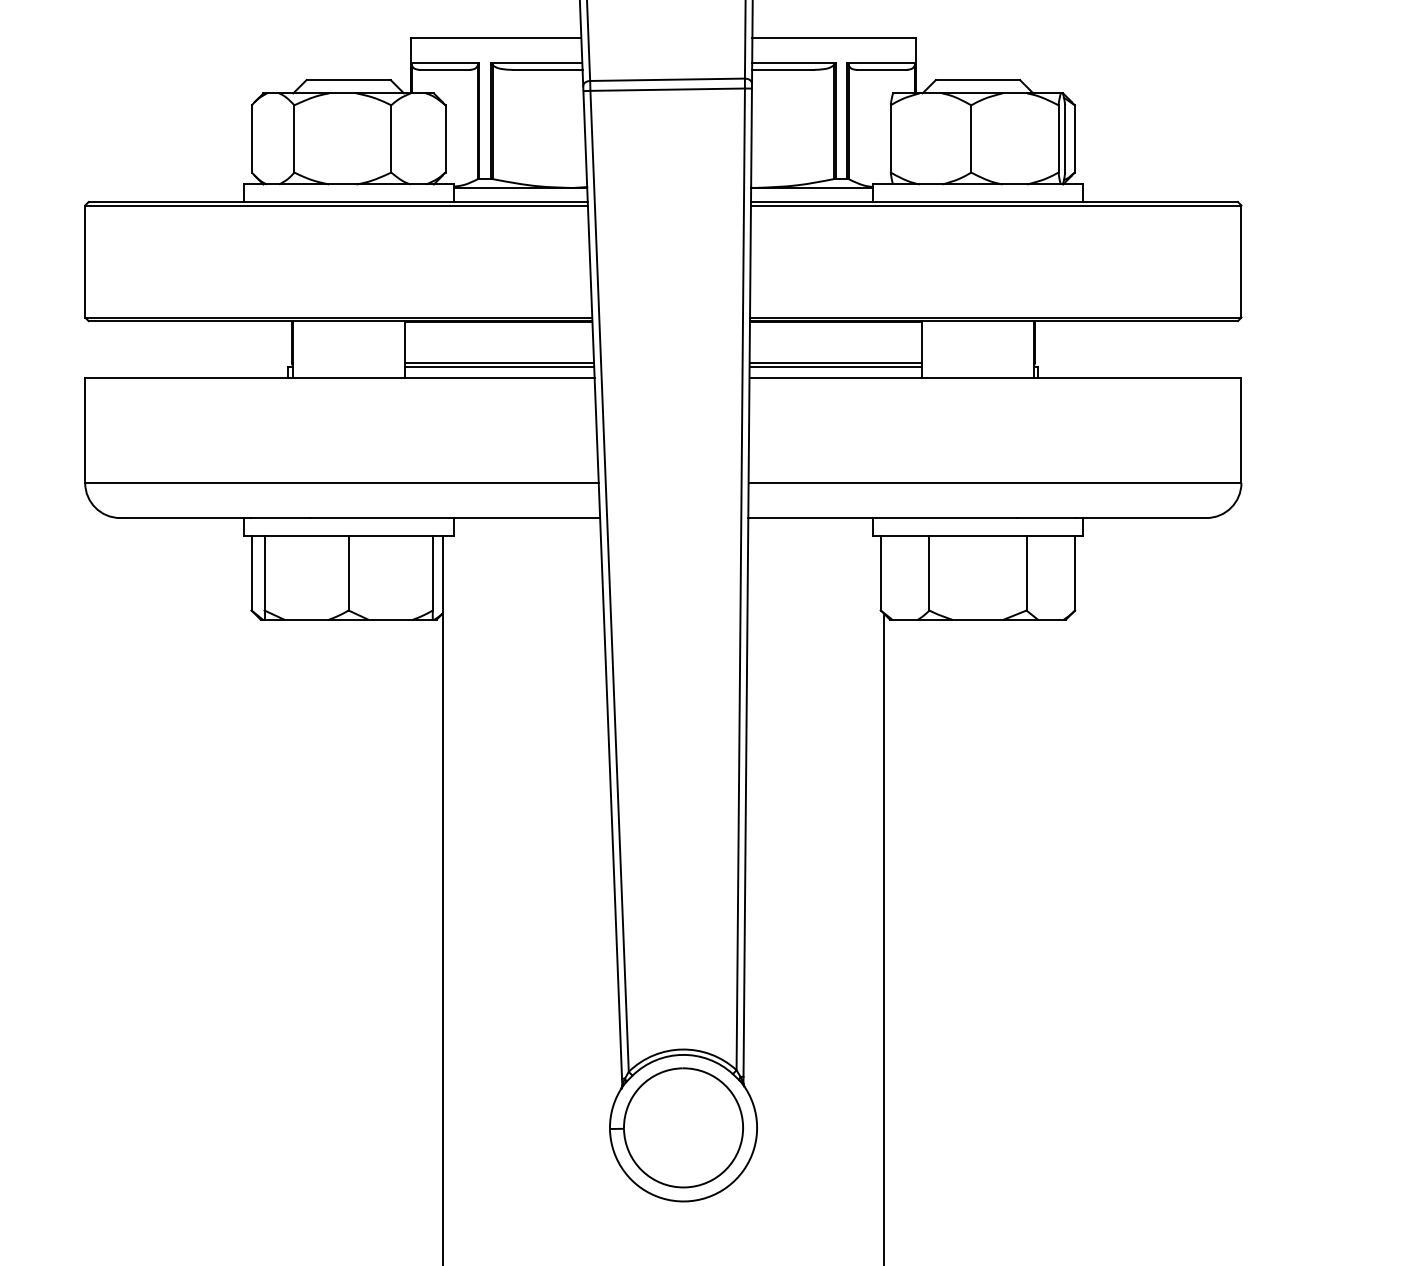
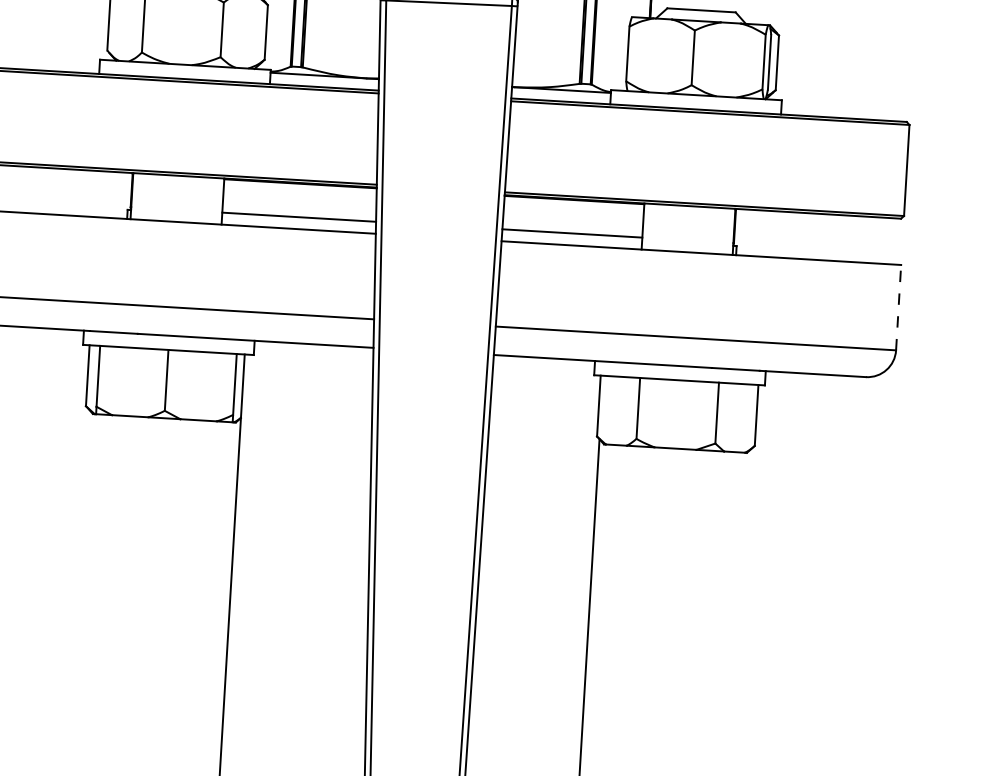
line: (499, 366) -> (299, 219), removed
line: (835, 366) -> (572, 236), removed
line: (1241, 430) -> (898, 307), solid -> dashed

